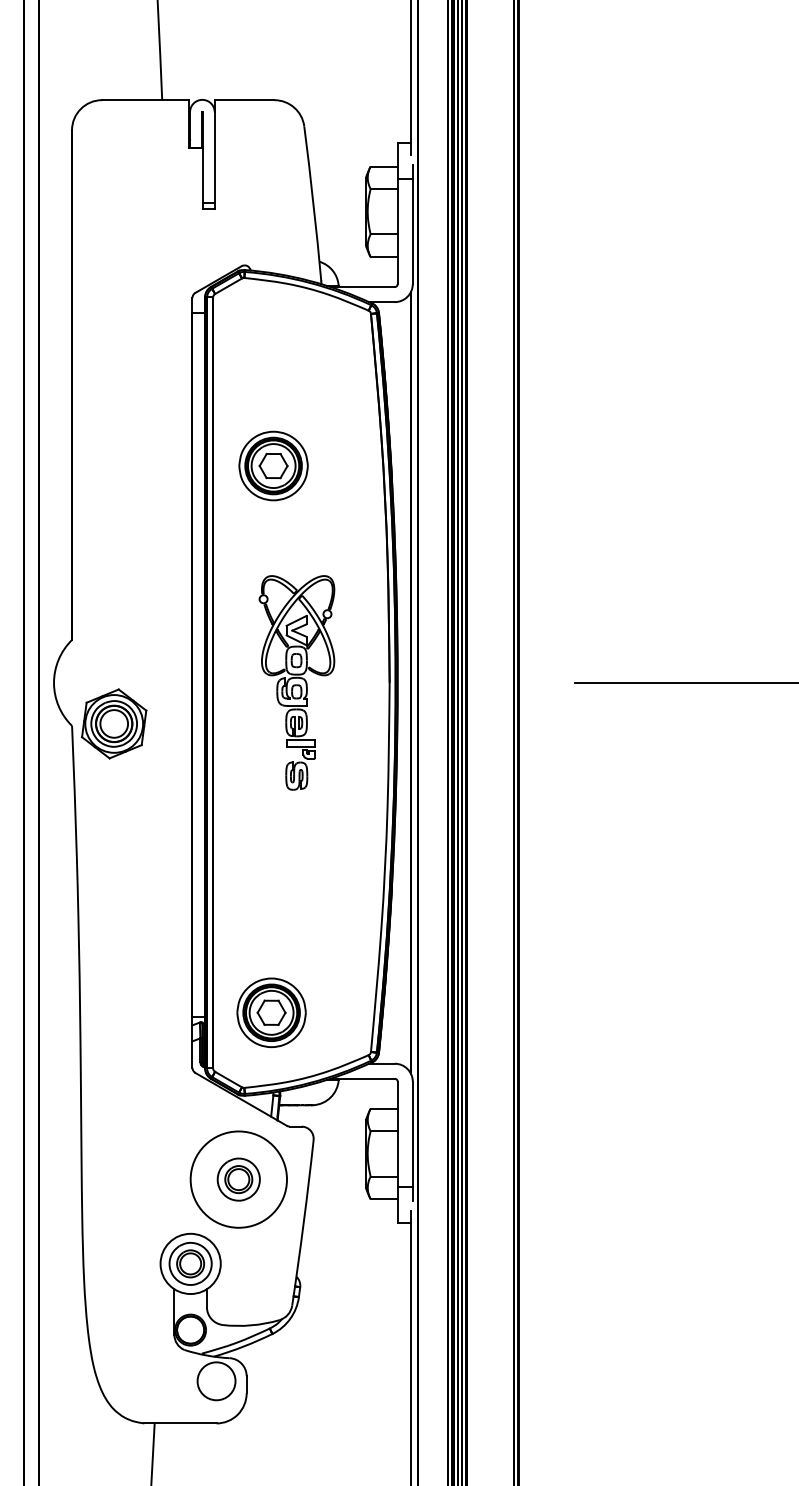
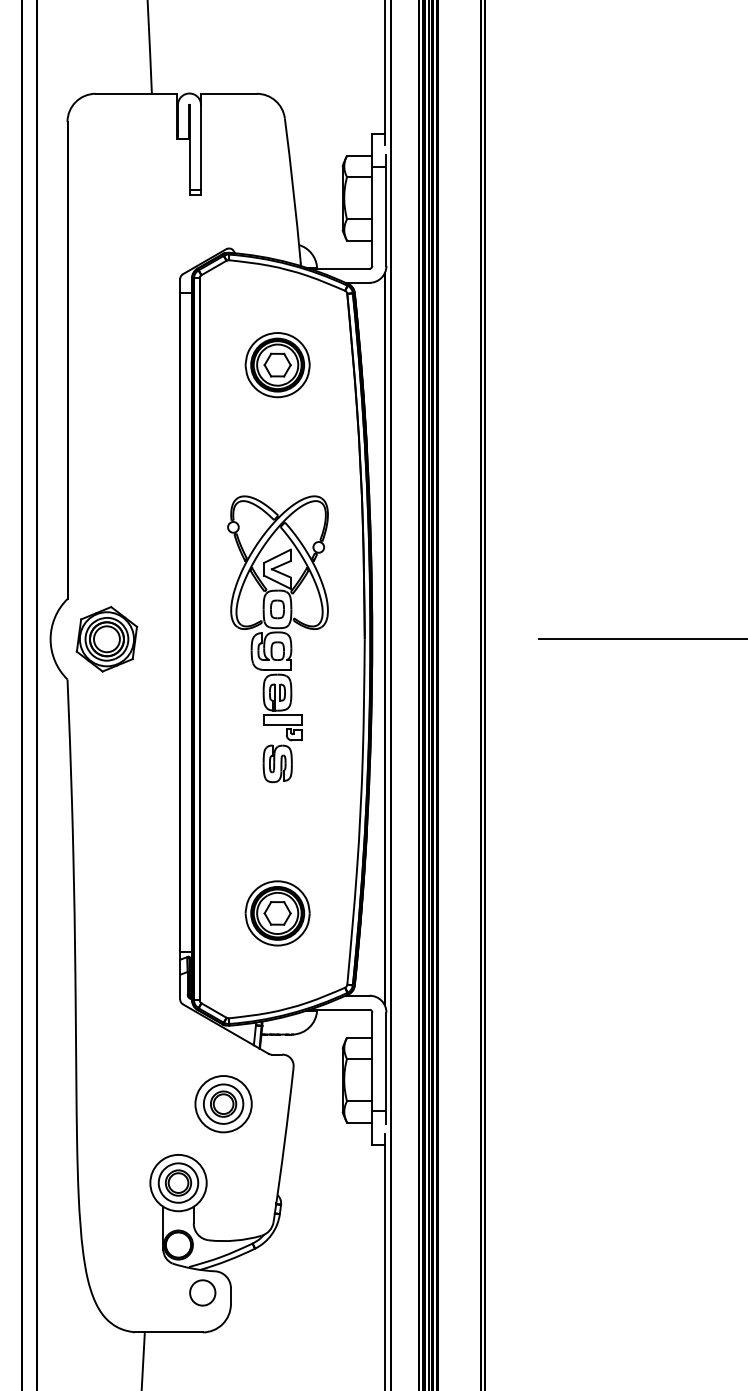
part: (273, 465) -> (277, 364), moved
part: (296, 682) -> (277, 638), size x1.43
part: (114, 723) -> (107, 638), moved
part: (271, 1012) -> (277, 913), moved
circle: (238, 1179) -> (223, 1104), size x0.62
circle: (216, 1380) -> (202, 1292), size x0.71

